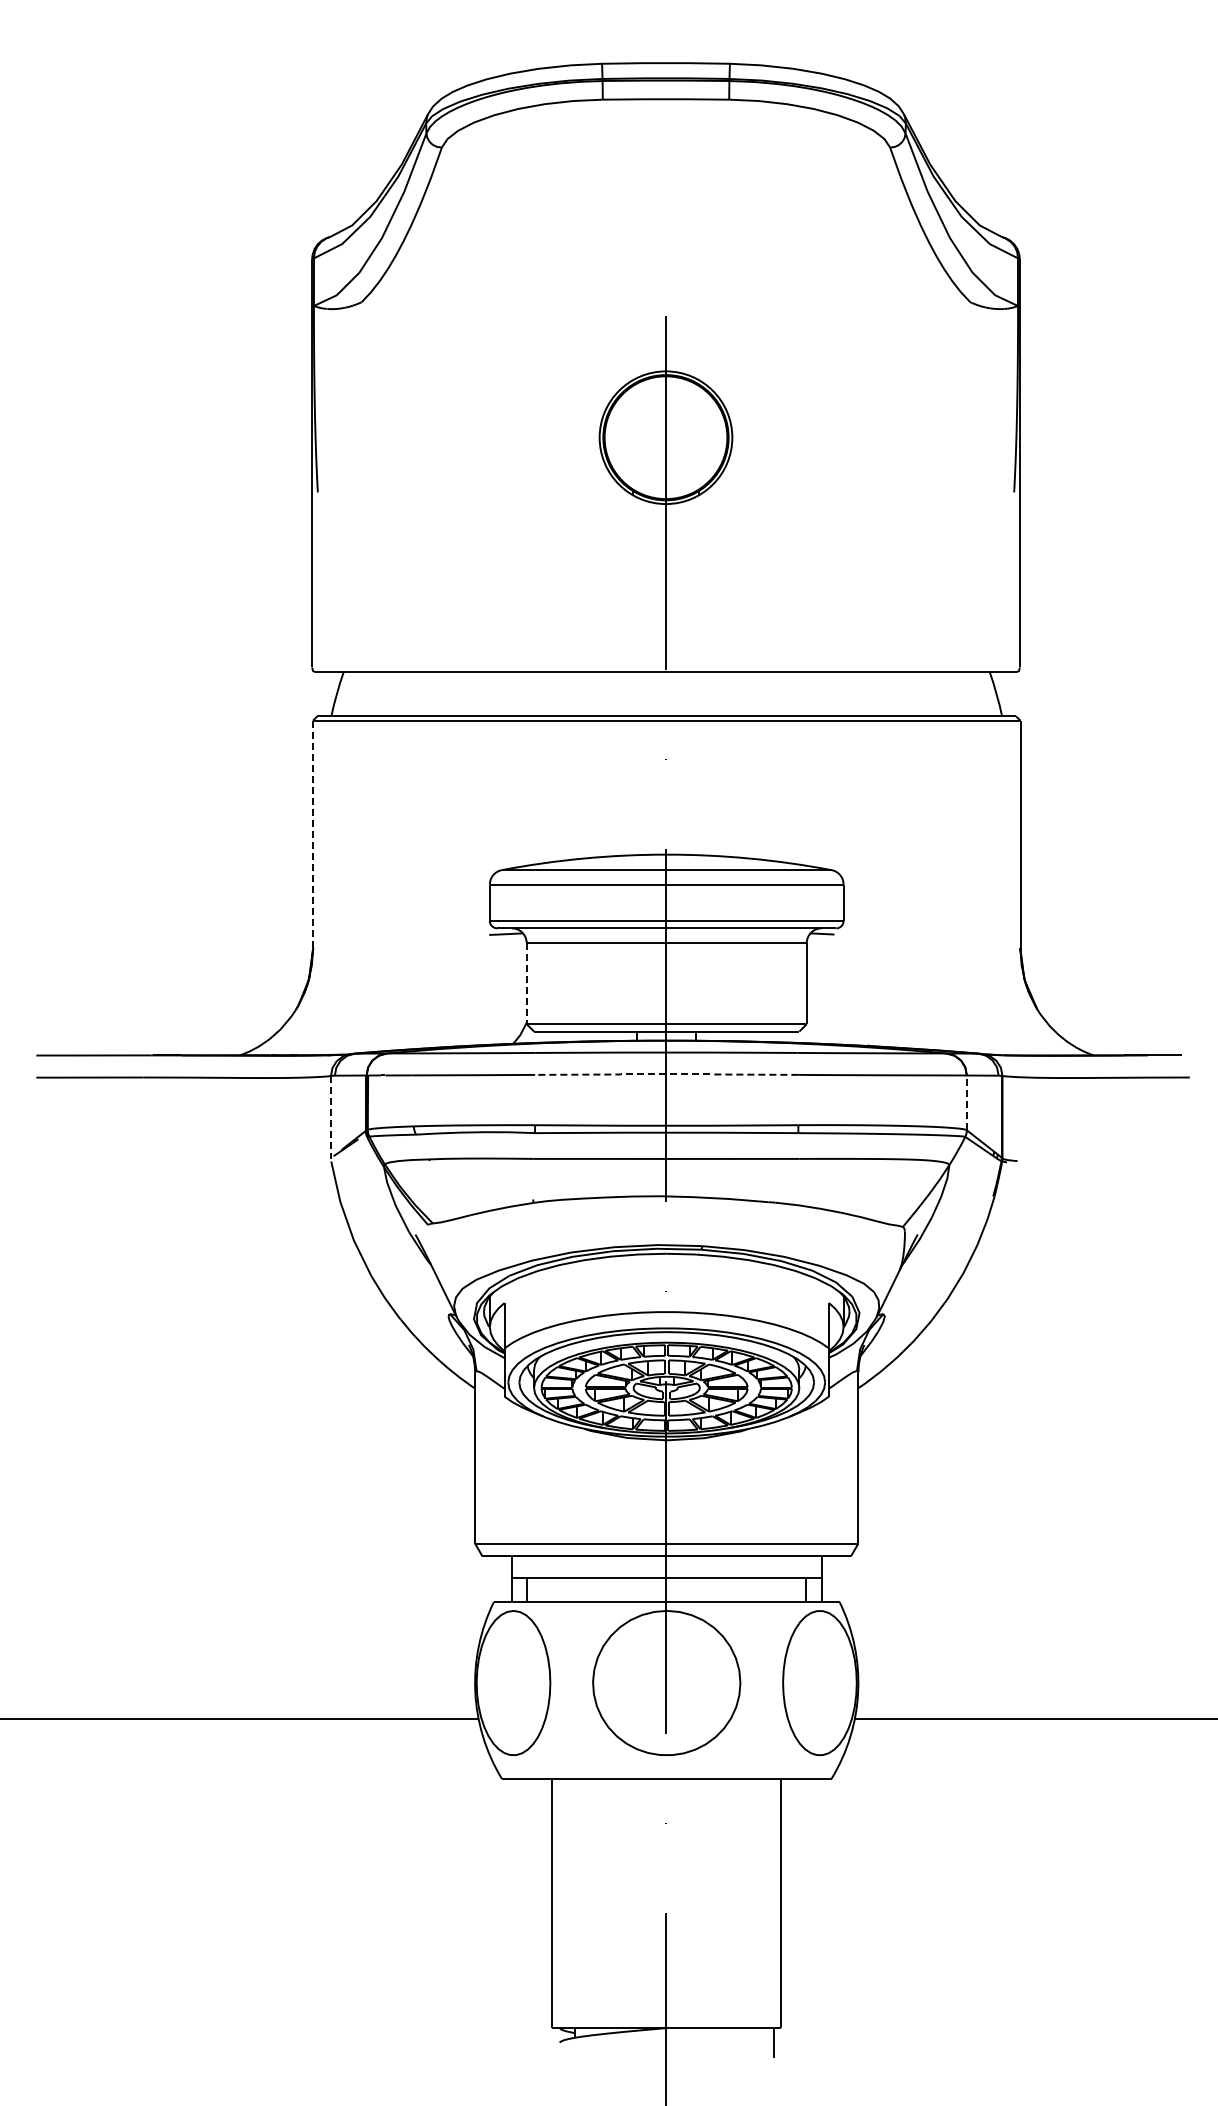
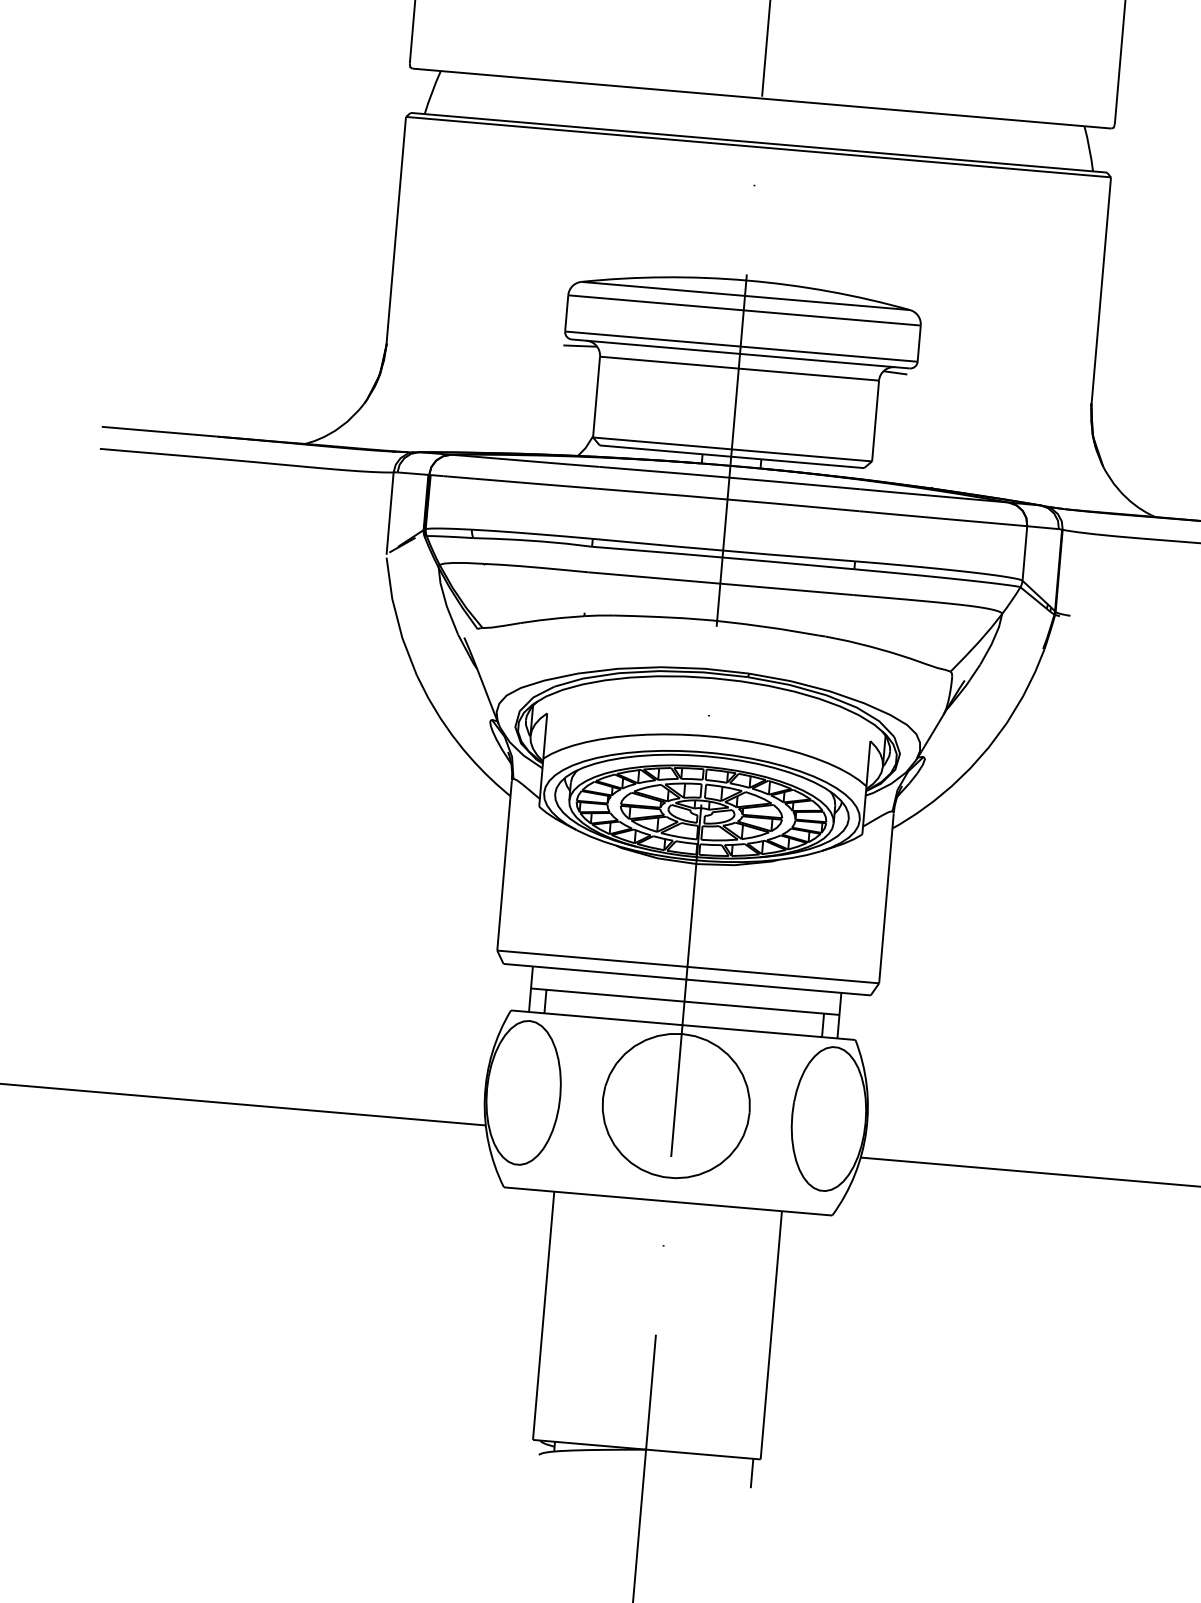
line: (312, 835) -> (395, 231), dashed -> solid
line: (526, 983) -> (596, 396), dashed -> solid
line: (665, 1074) -> (727, 499), dashed -> solid
line: (966, 1102) -> (1024, 553), dashed -> solid
line: (330, 1117) -> (389, 513), dashed -> solid

